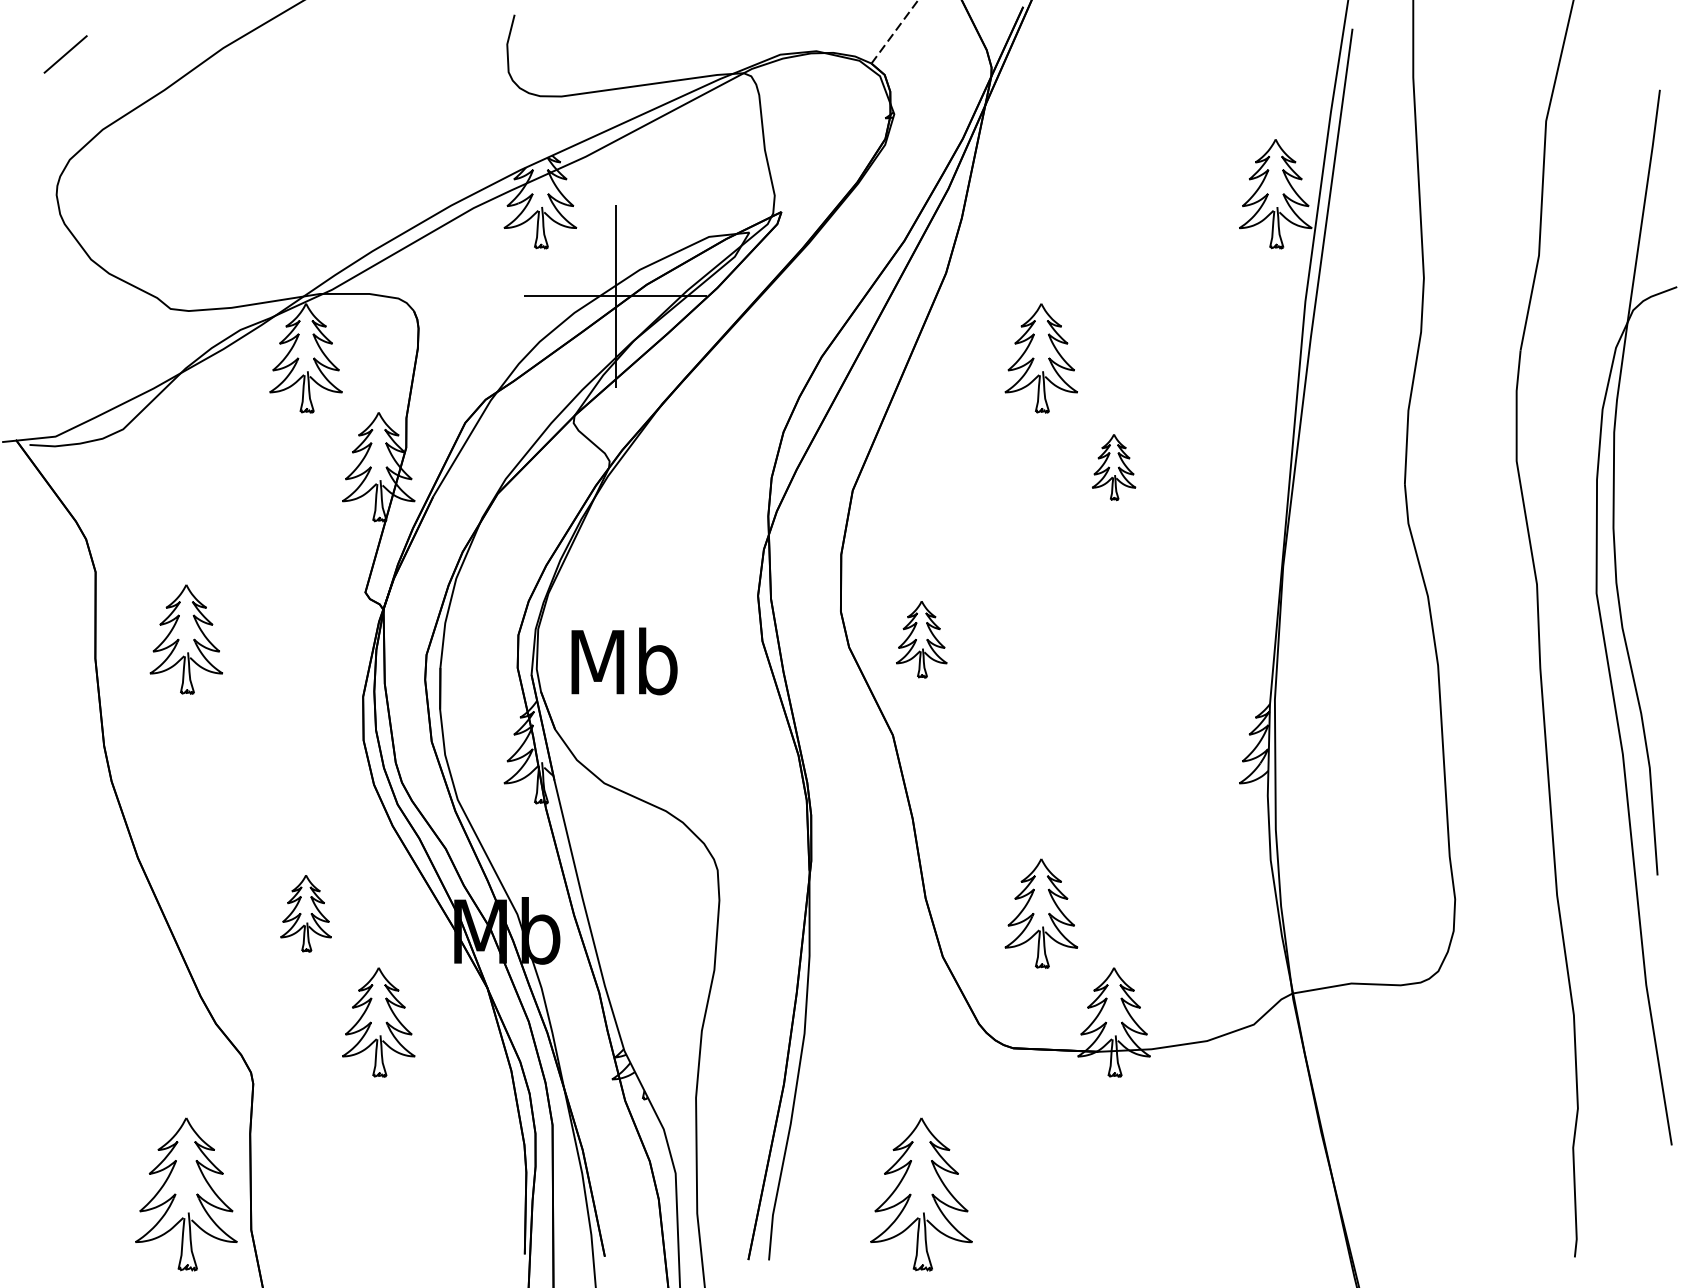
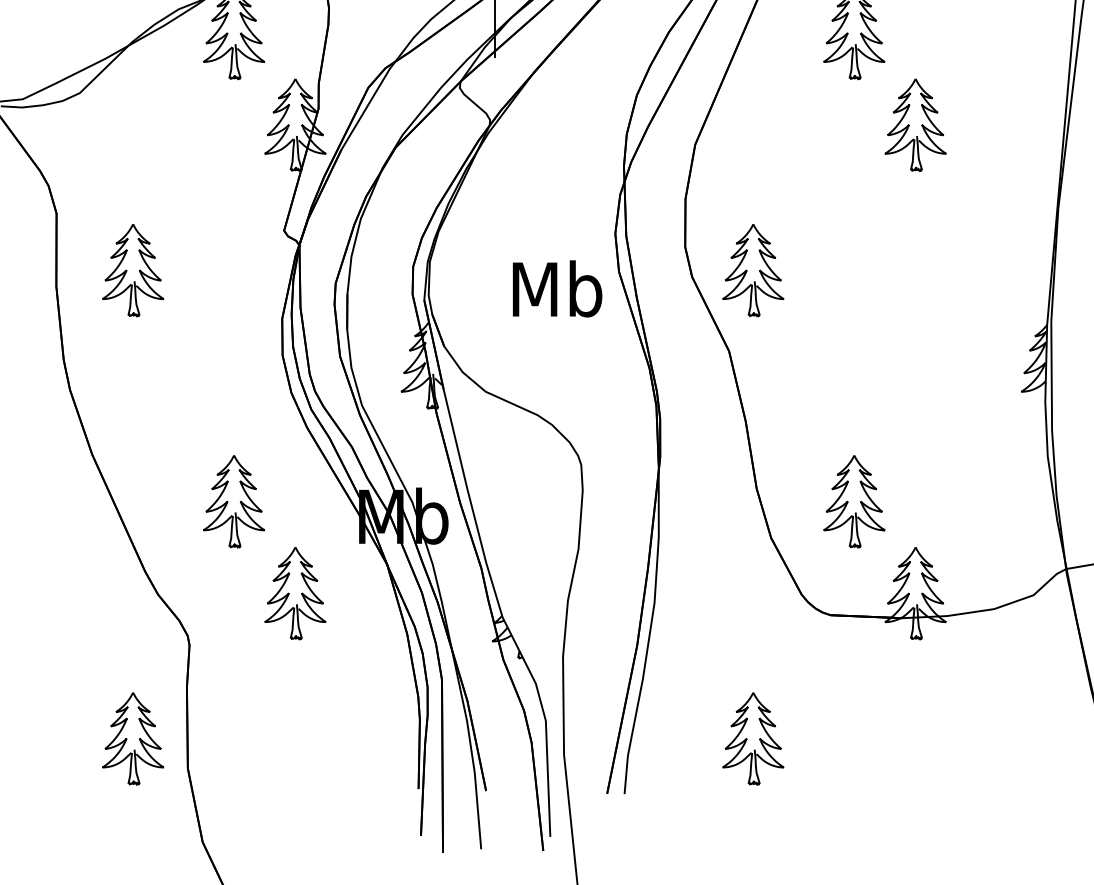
part: (1113, 467) -> (915, 125), size x1.67
part: (921, 639) -> (753, 270), size x1.43
text: (624, 661) -> (557, 288), moved
part: (305, 913) -> (233, 501), size x1.43
part: (186, 1195) -> (133, 739), size x0.71
part: (921, 1195) -> (753, 739), size x0.71

